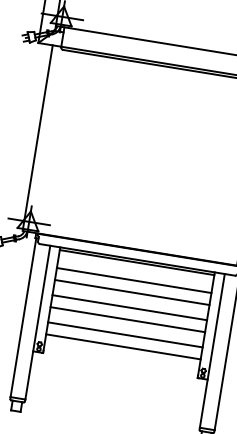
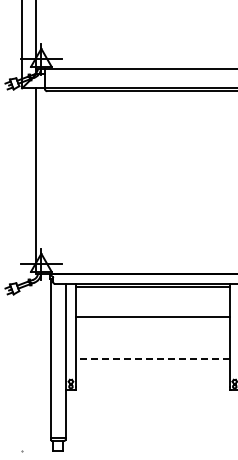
line: (133, 280) -> (152, 304), removed
line: (129, 307) -> (152, 331), removed
line: (127, 319) -> (152, 343), removed
line: (124, 335) -> (152, 359), solid -> dashed
line: (122, 347) -> (152, 371), removed

